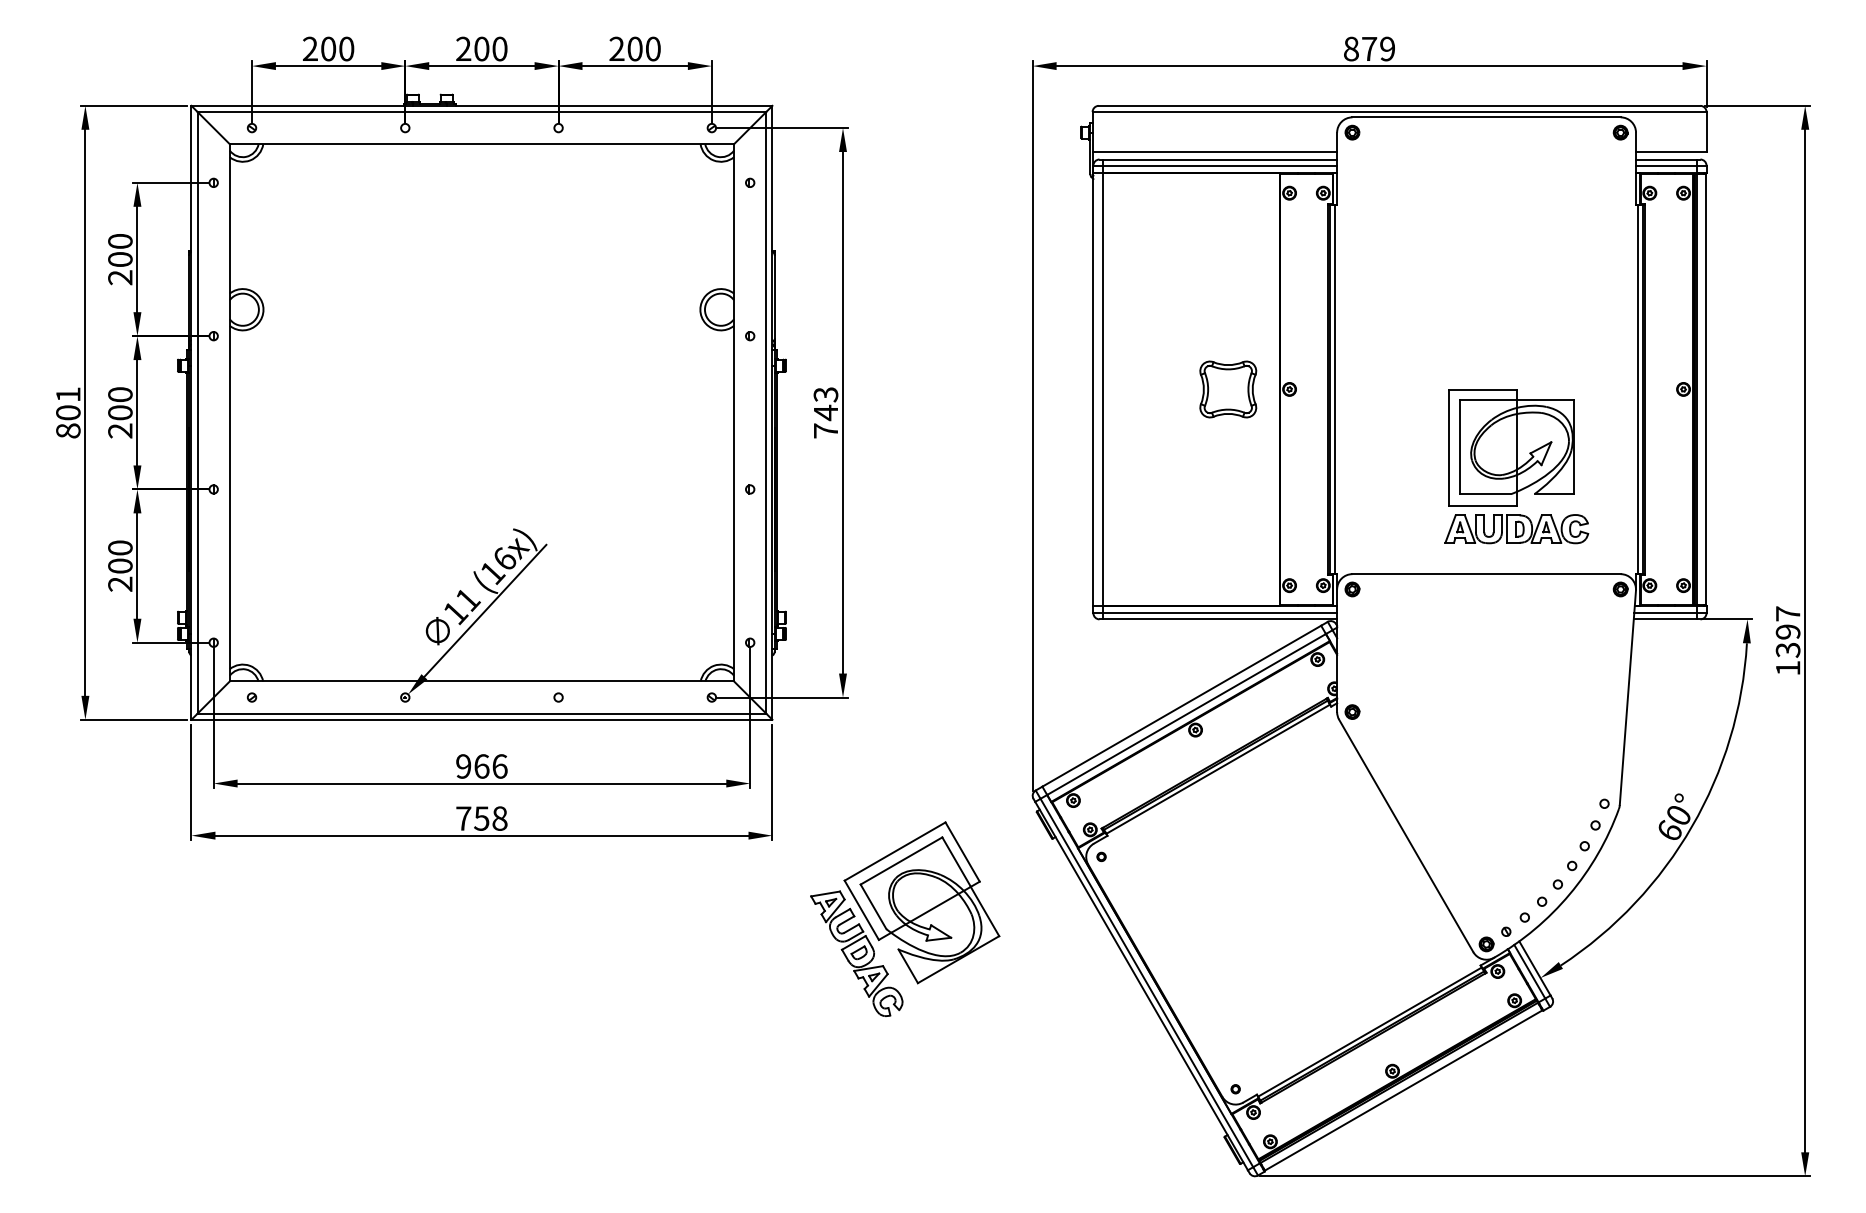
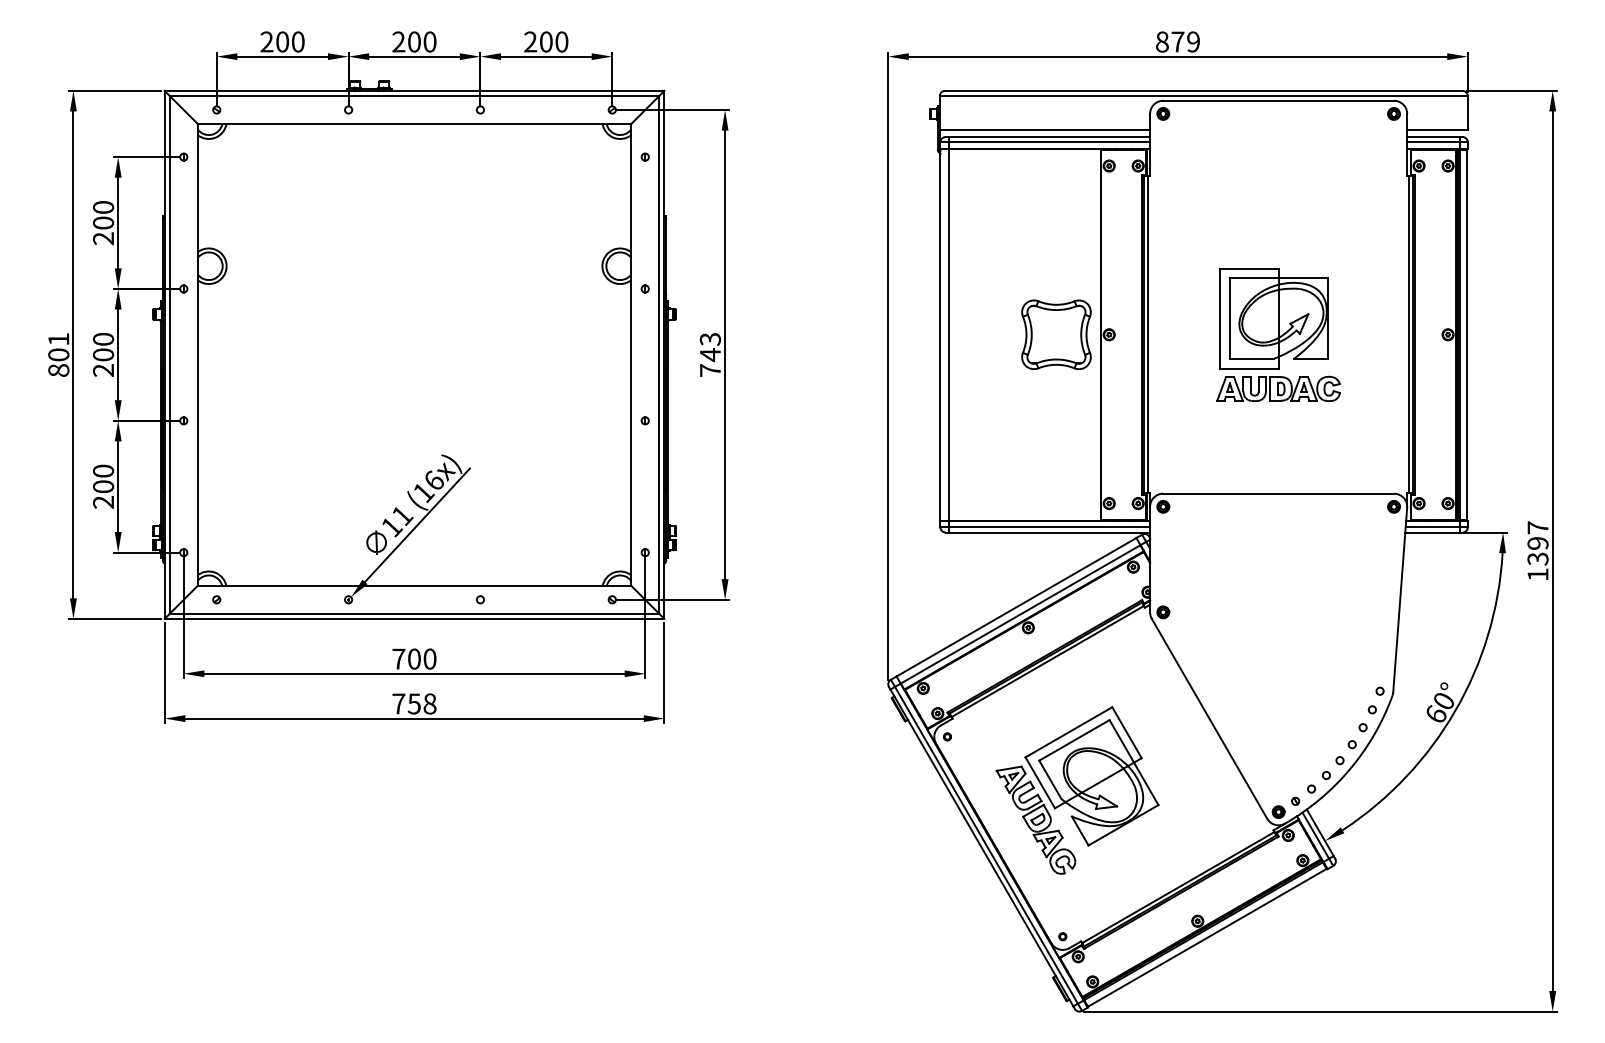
part: (1228, 389) -> (1056, 334), size x1.43
part: (1516, 465) -> (1278, 334), moved
text: (481, 765) -> (414, 658), 966 -> 700
part: (905, 919) -> (1077, 790), moved

